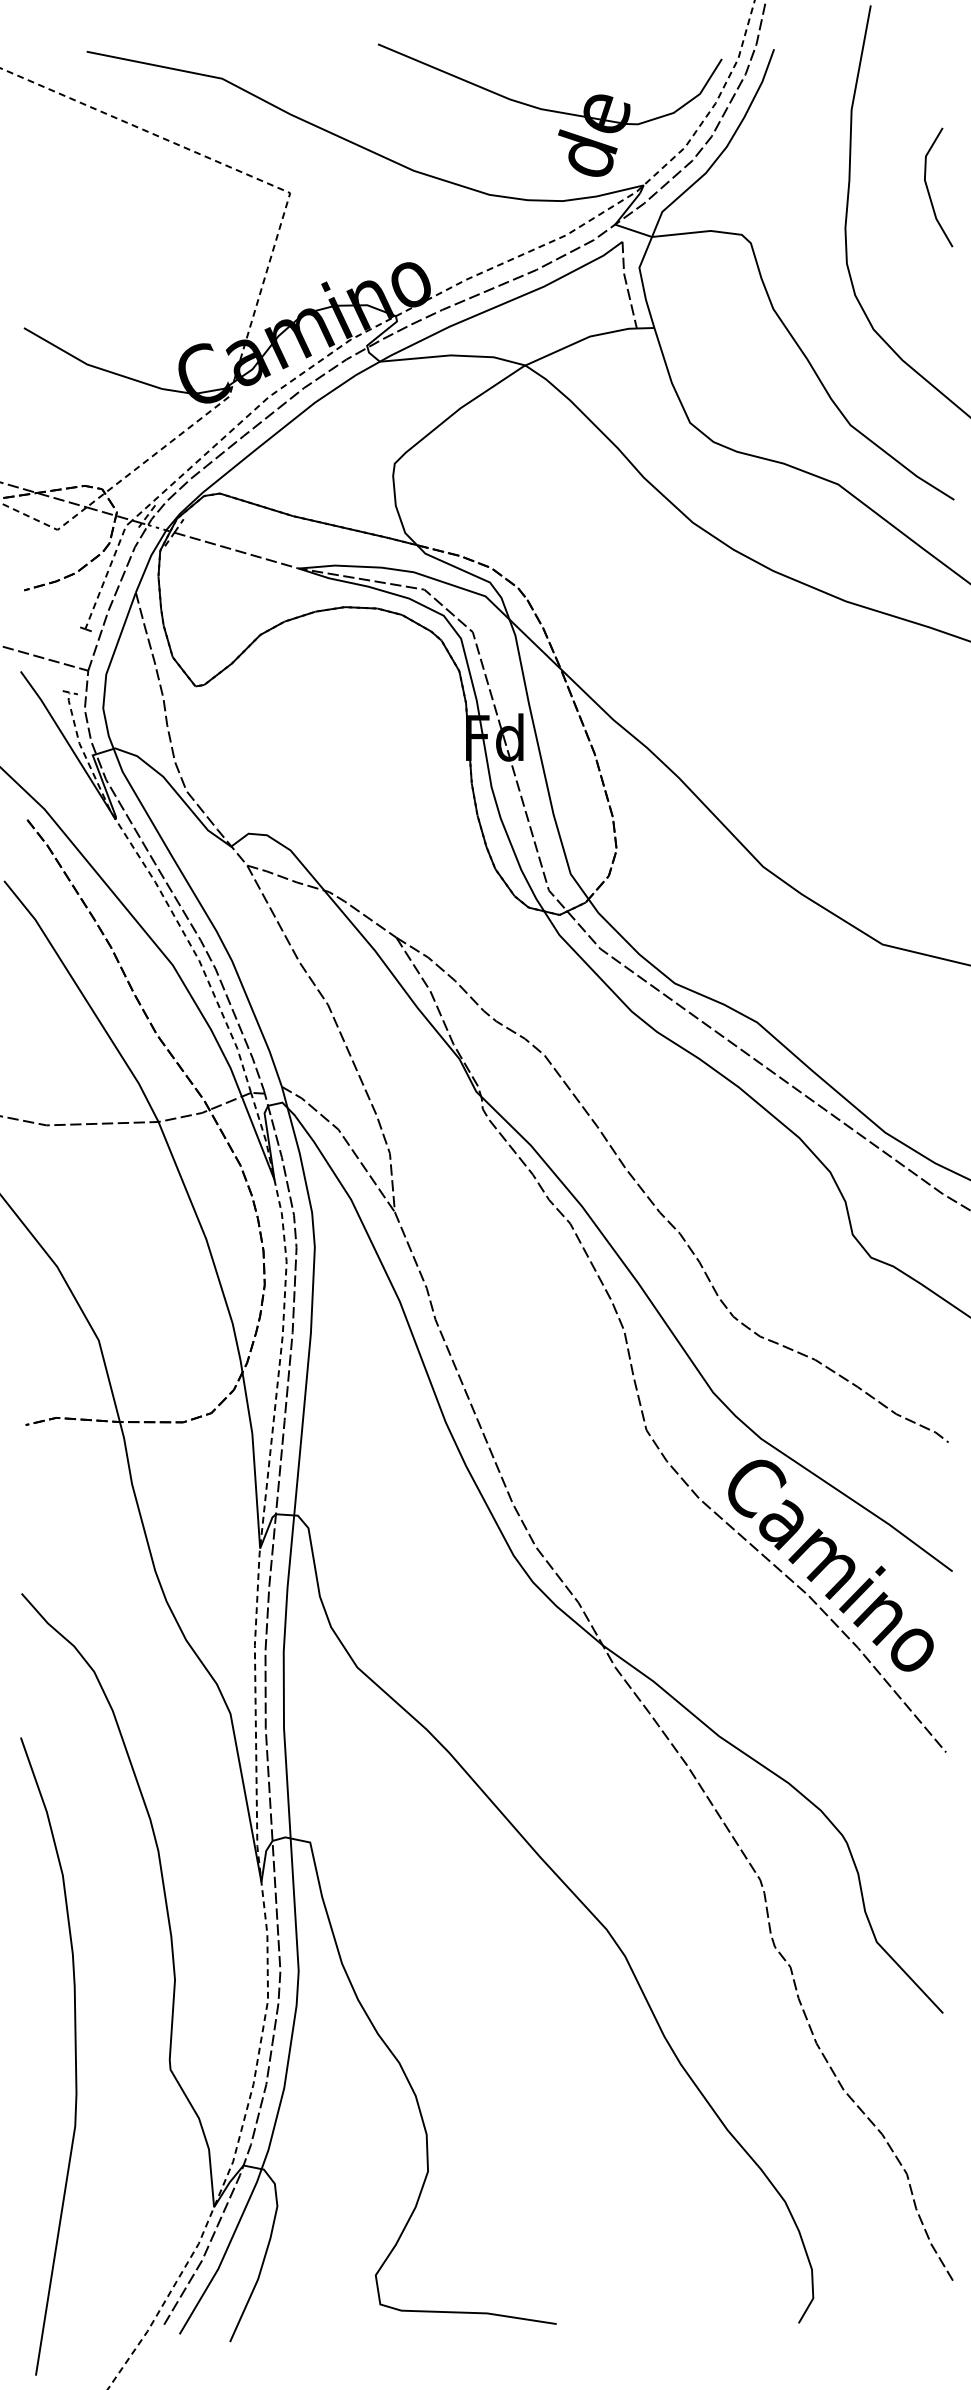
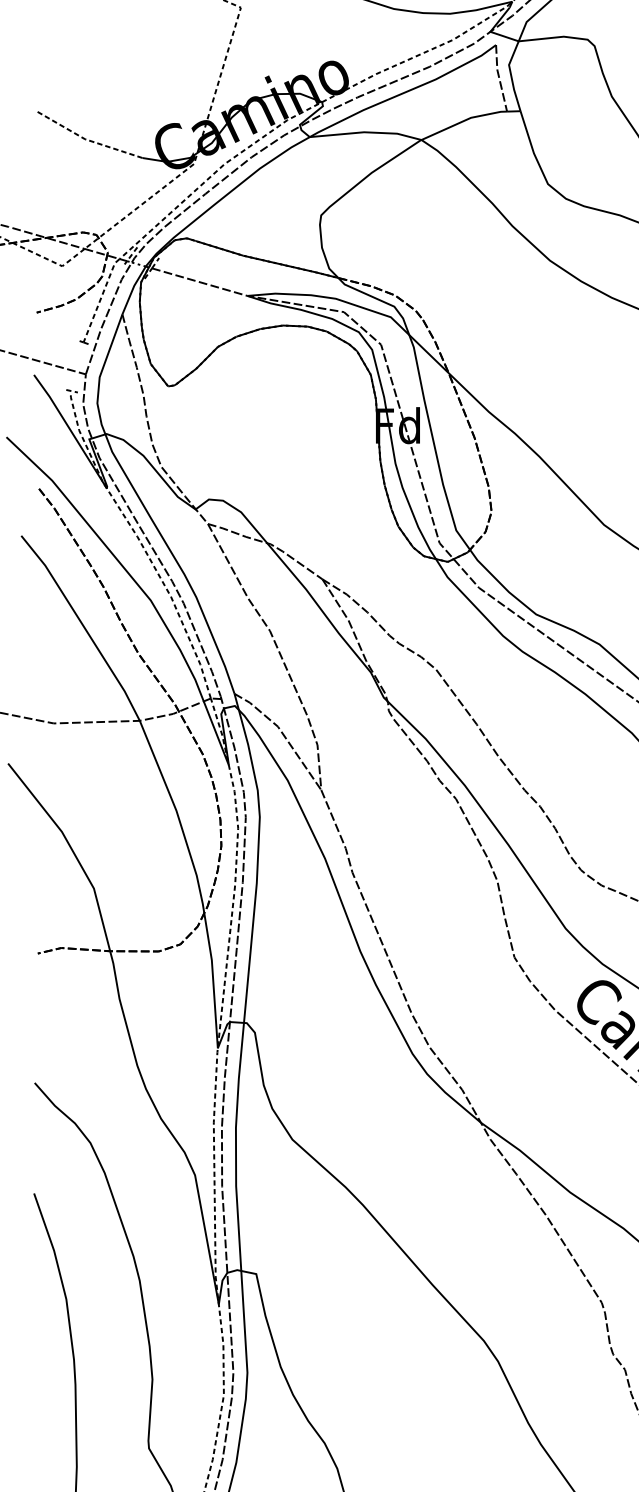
line: (89, 365) -> (86, 140), solid -> dashed

